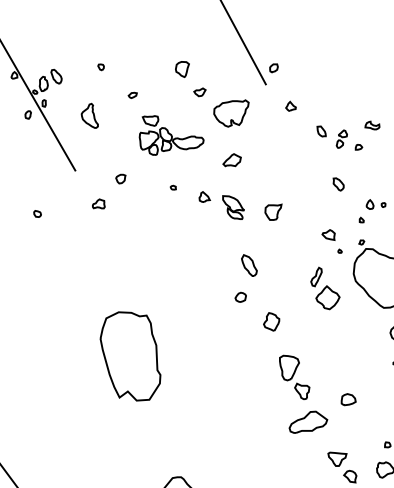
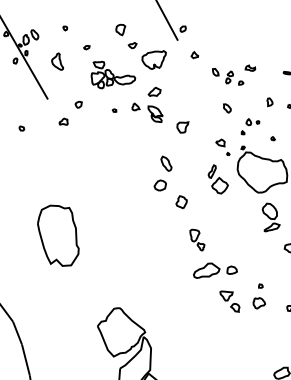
part: (221, 205) -> (147, 112), moved
part: (240, 297) -> (160, 185), size x1.6
part: (130, 355) -> (58, 235), moved
part: (294, 376) -> (197, 239), size x0.7
part: (347, 398) -> (231, 269), moved

